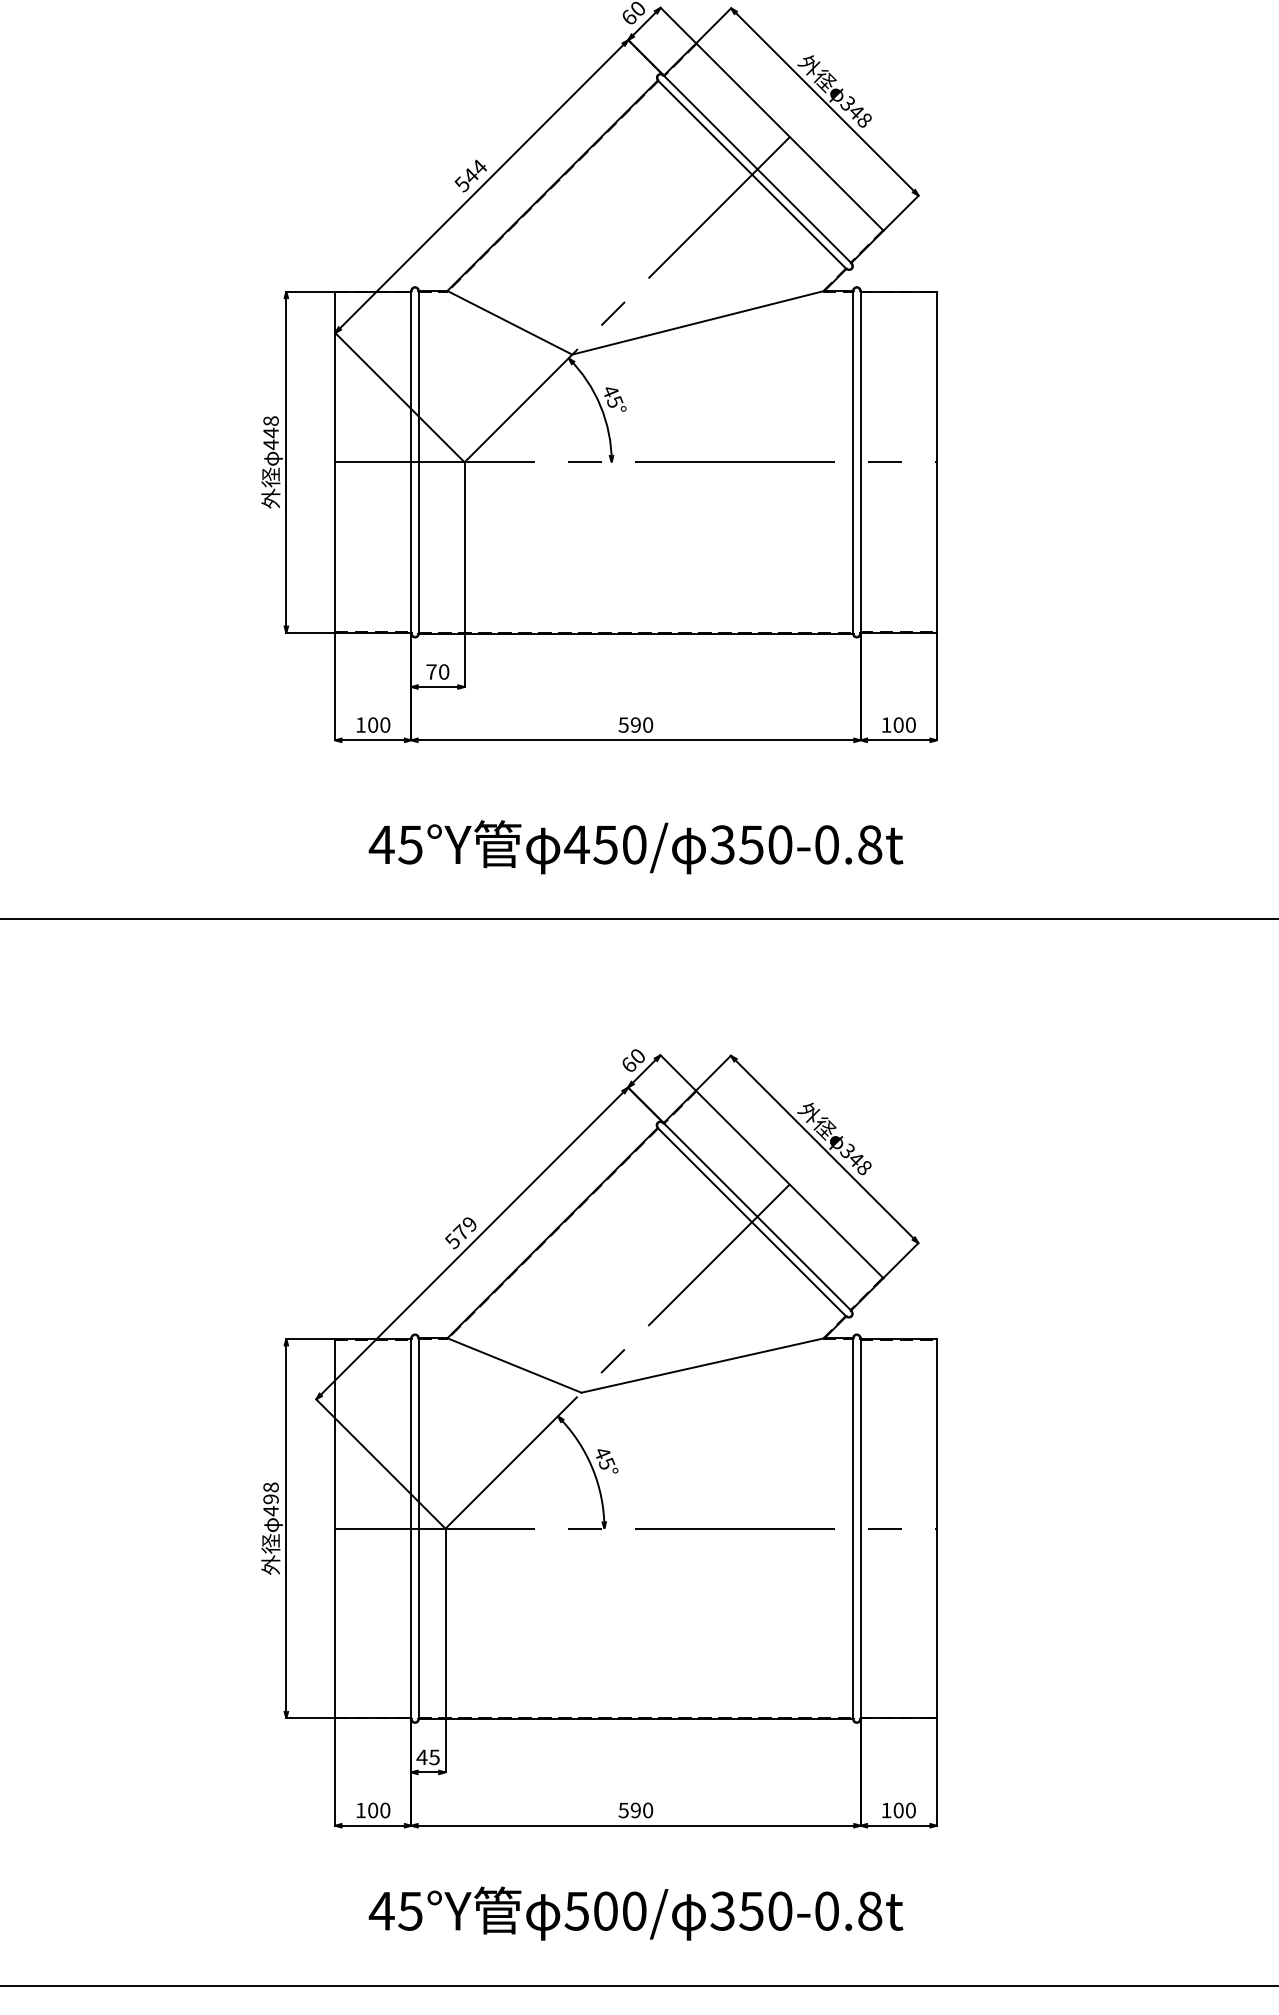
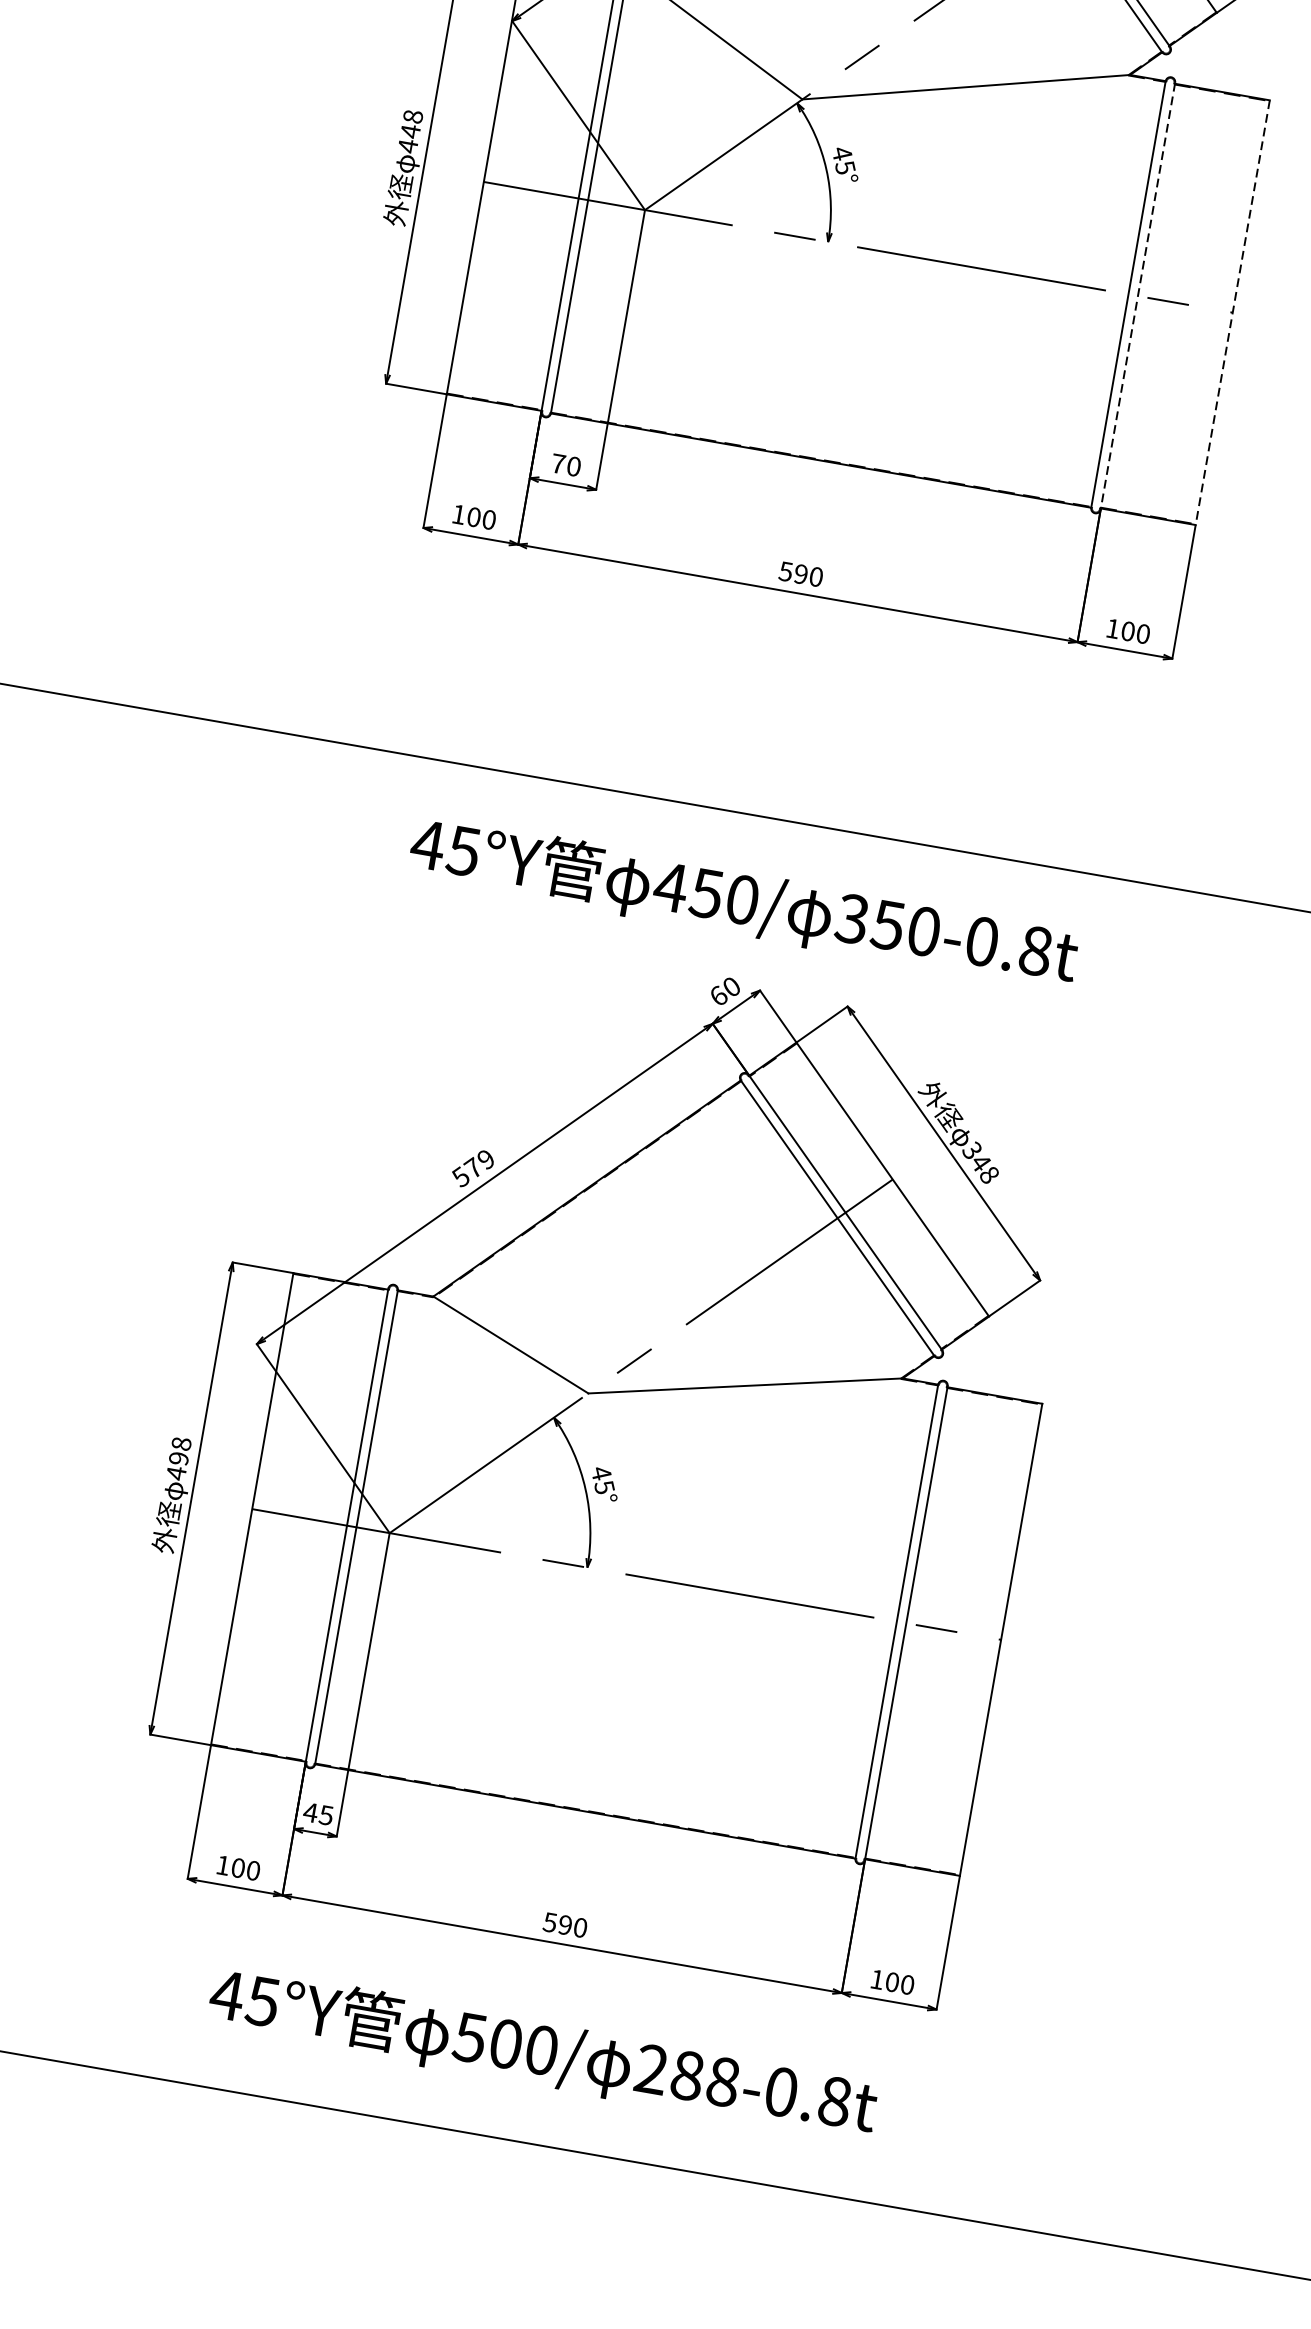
line: (860, 462) -> (1137, 296), solid -> dashed
line: (936, 462) -> (1232, 312), solid -> dashed
text: (635, 847) -> (743, 903), moved
text: (751, 1910) -> (687, 2074), 350-0.8t -> 288-0.8t

